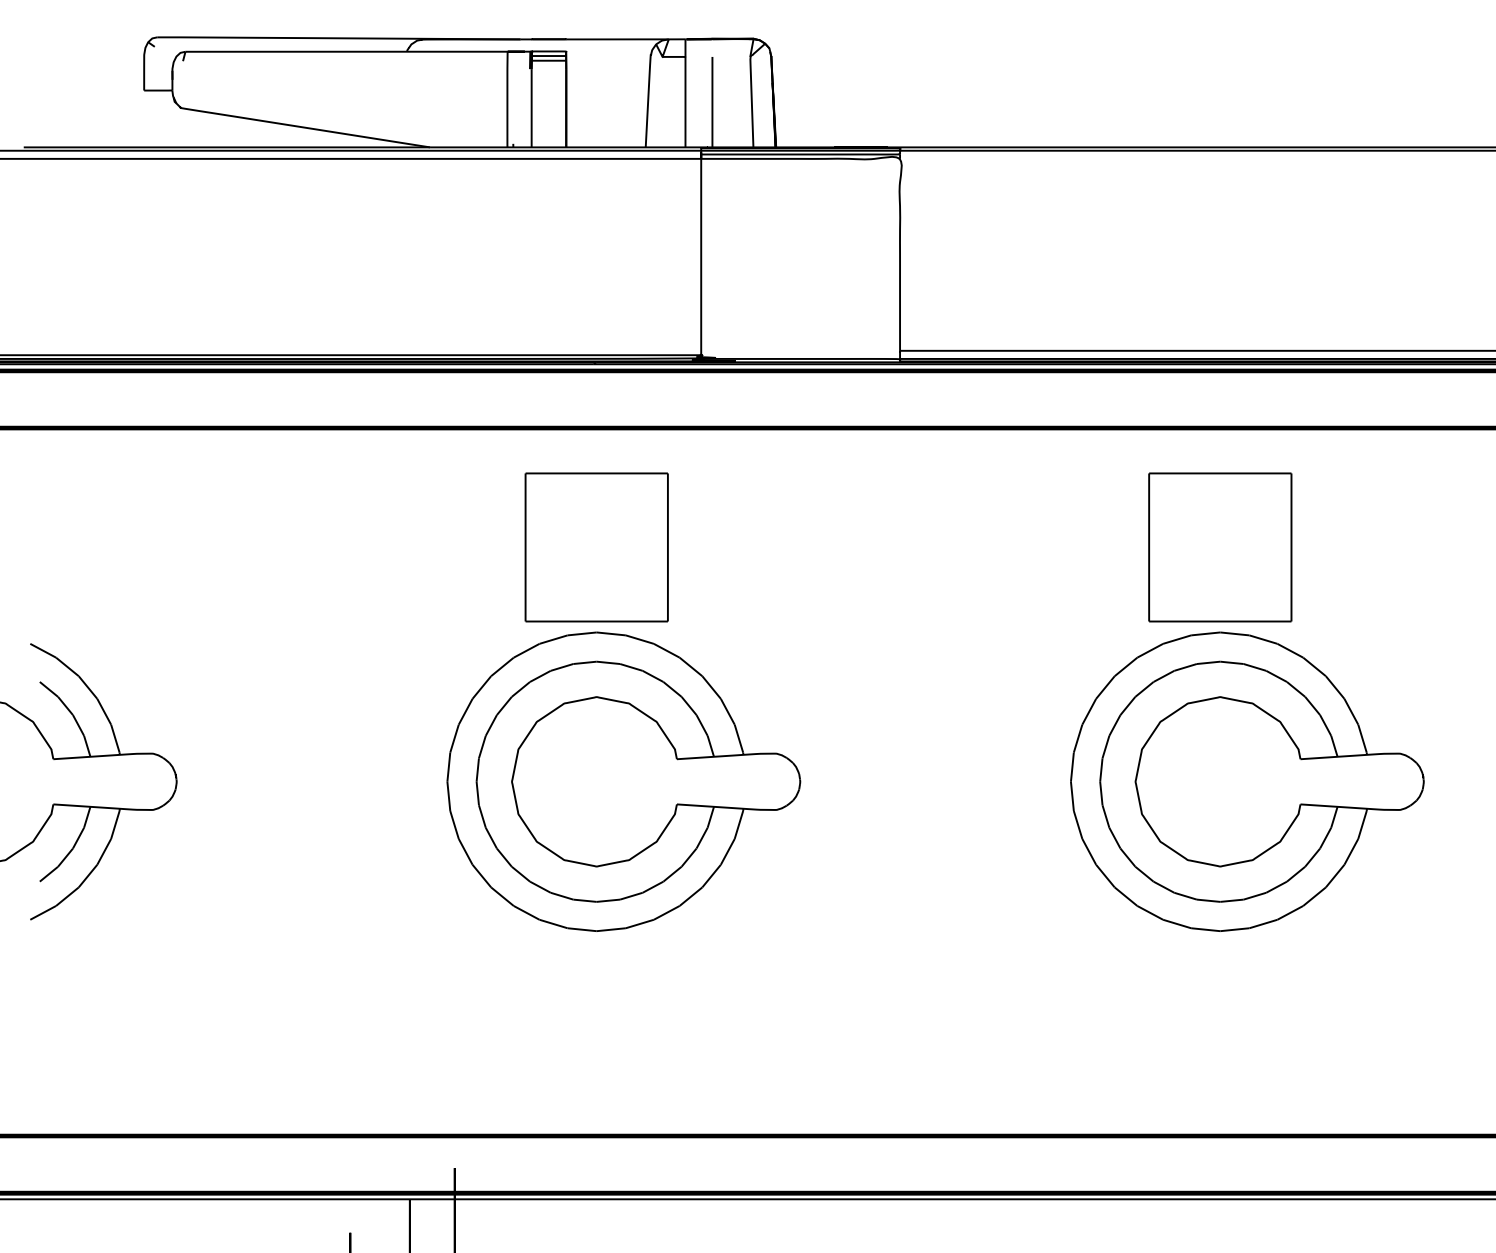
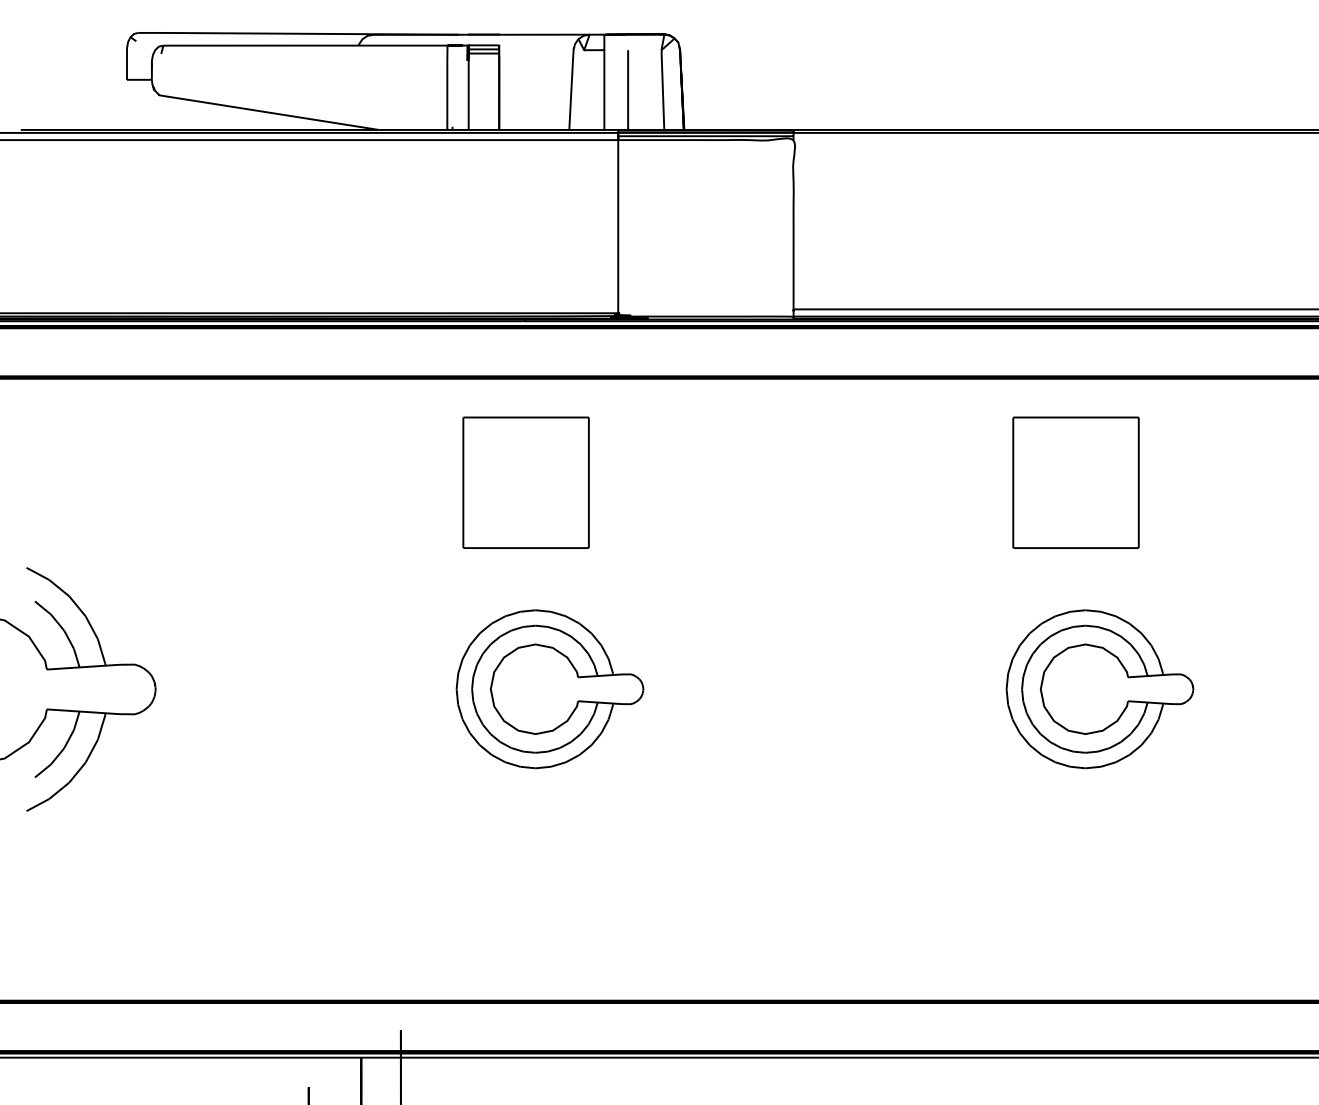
part: (623, 780) -> (549, 688), size x0.6
part: (1246, 780) -> (1099, 688), size x0.6

